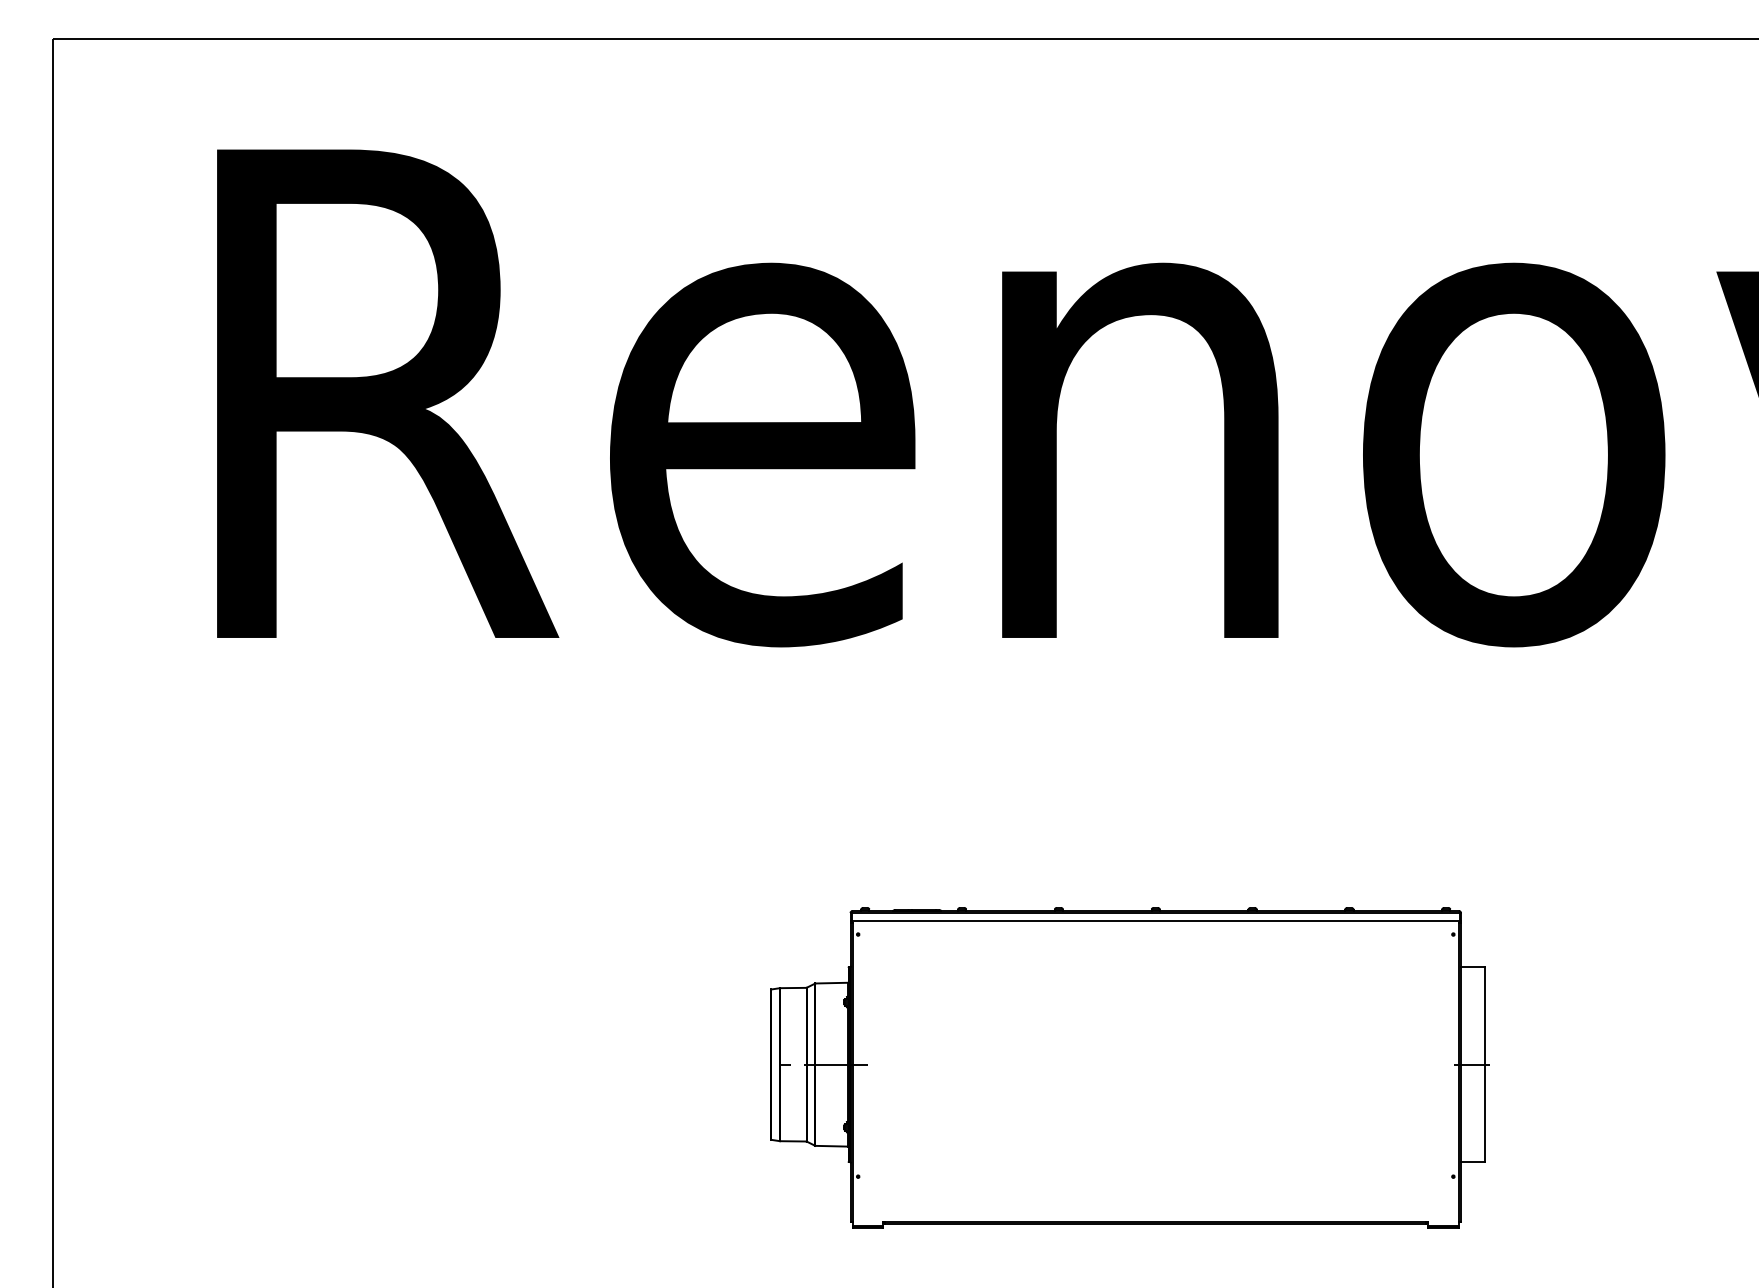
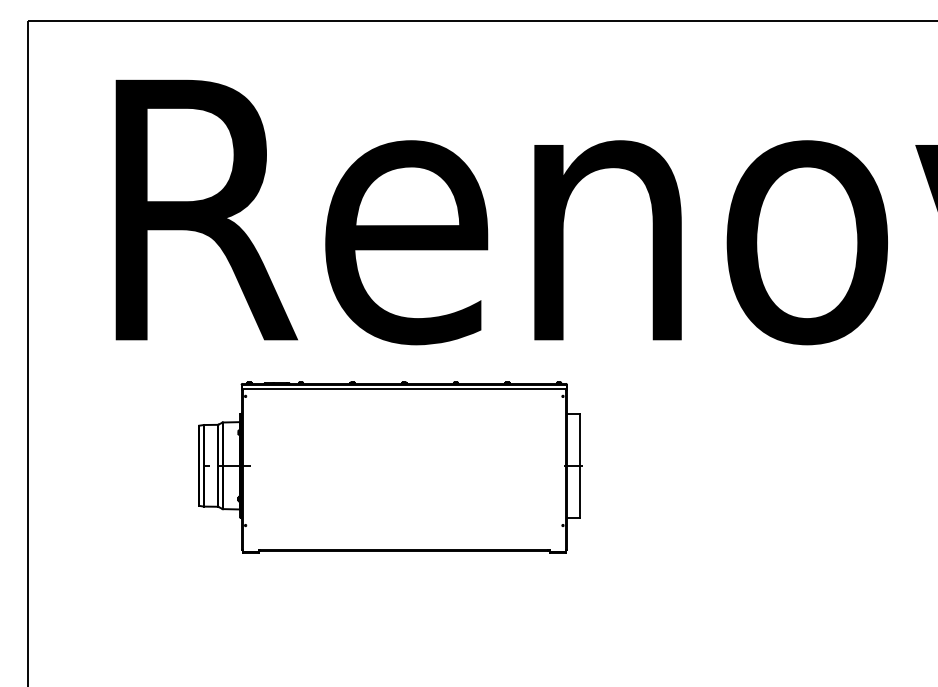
part: (1129, 1067) -> (390, 467), moved

